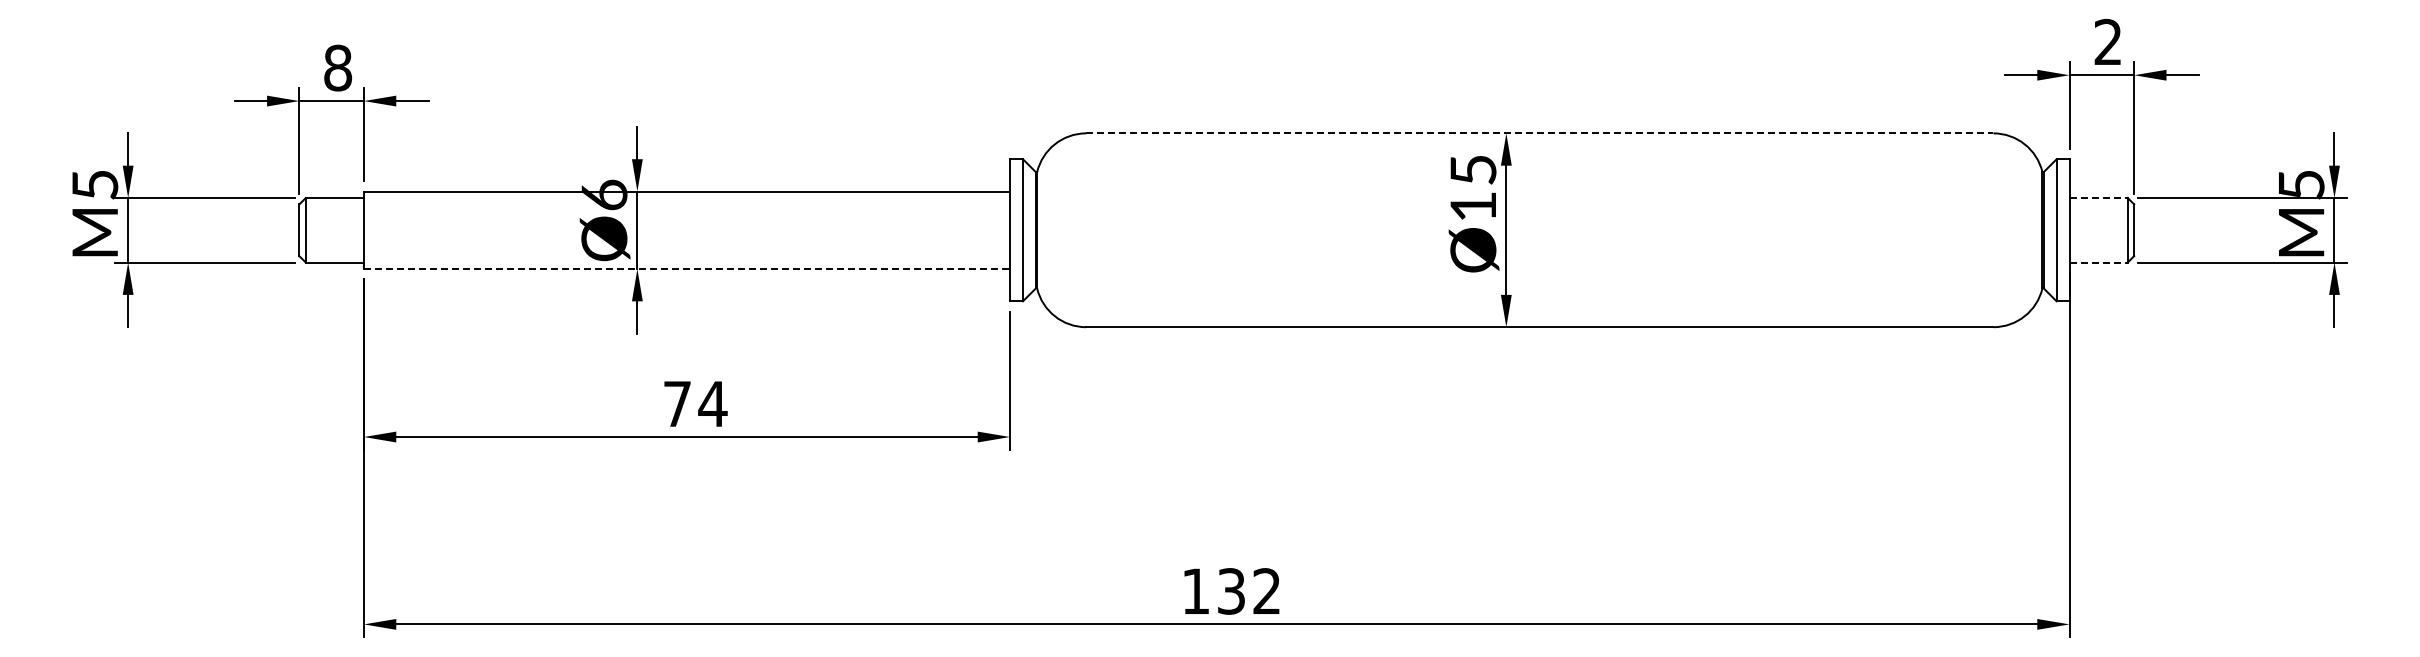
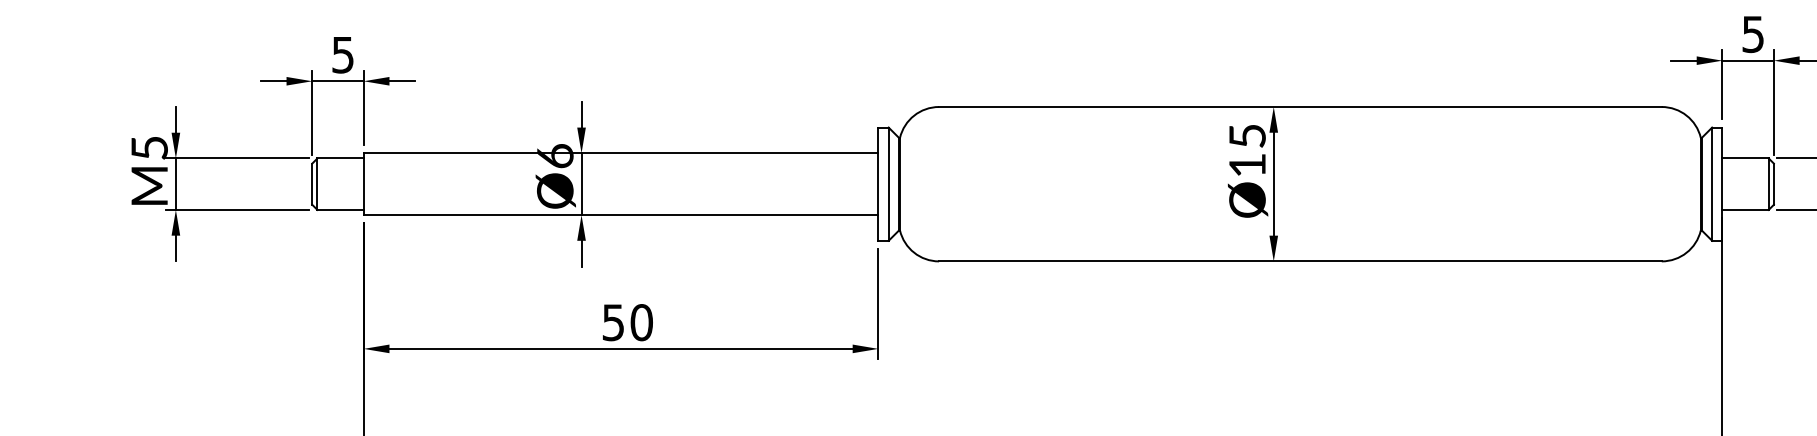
text: (2107, 41) -> (1752, 33), 2 -> 5
text: (338, 67) -> (343, 54), 8 -> 5
line: (1539, 133) -> (1300, 107), dashed -> solid
line: (2099, 197) -> (1746, 158), dashed -> solid
line: (2099, 262) -> (1746, 209), dashed -> solid
line: (687, 269) -> (621, 215), dashed -> solid
text: (695, 403) -> (627, 322), 74 -> 50

